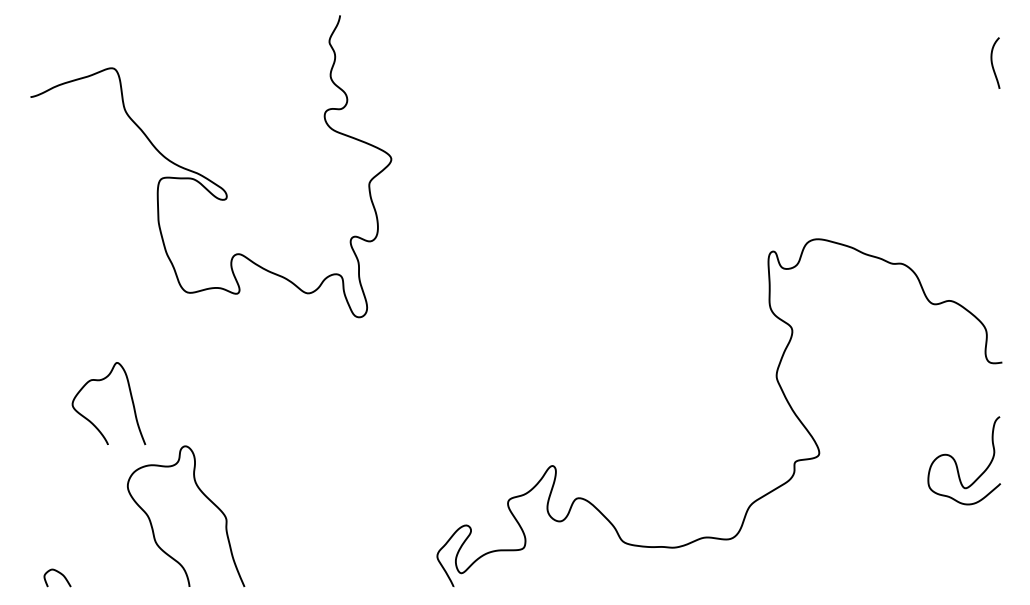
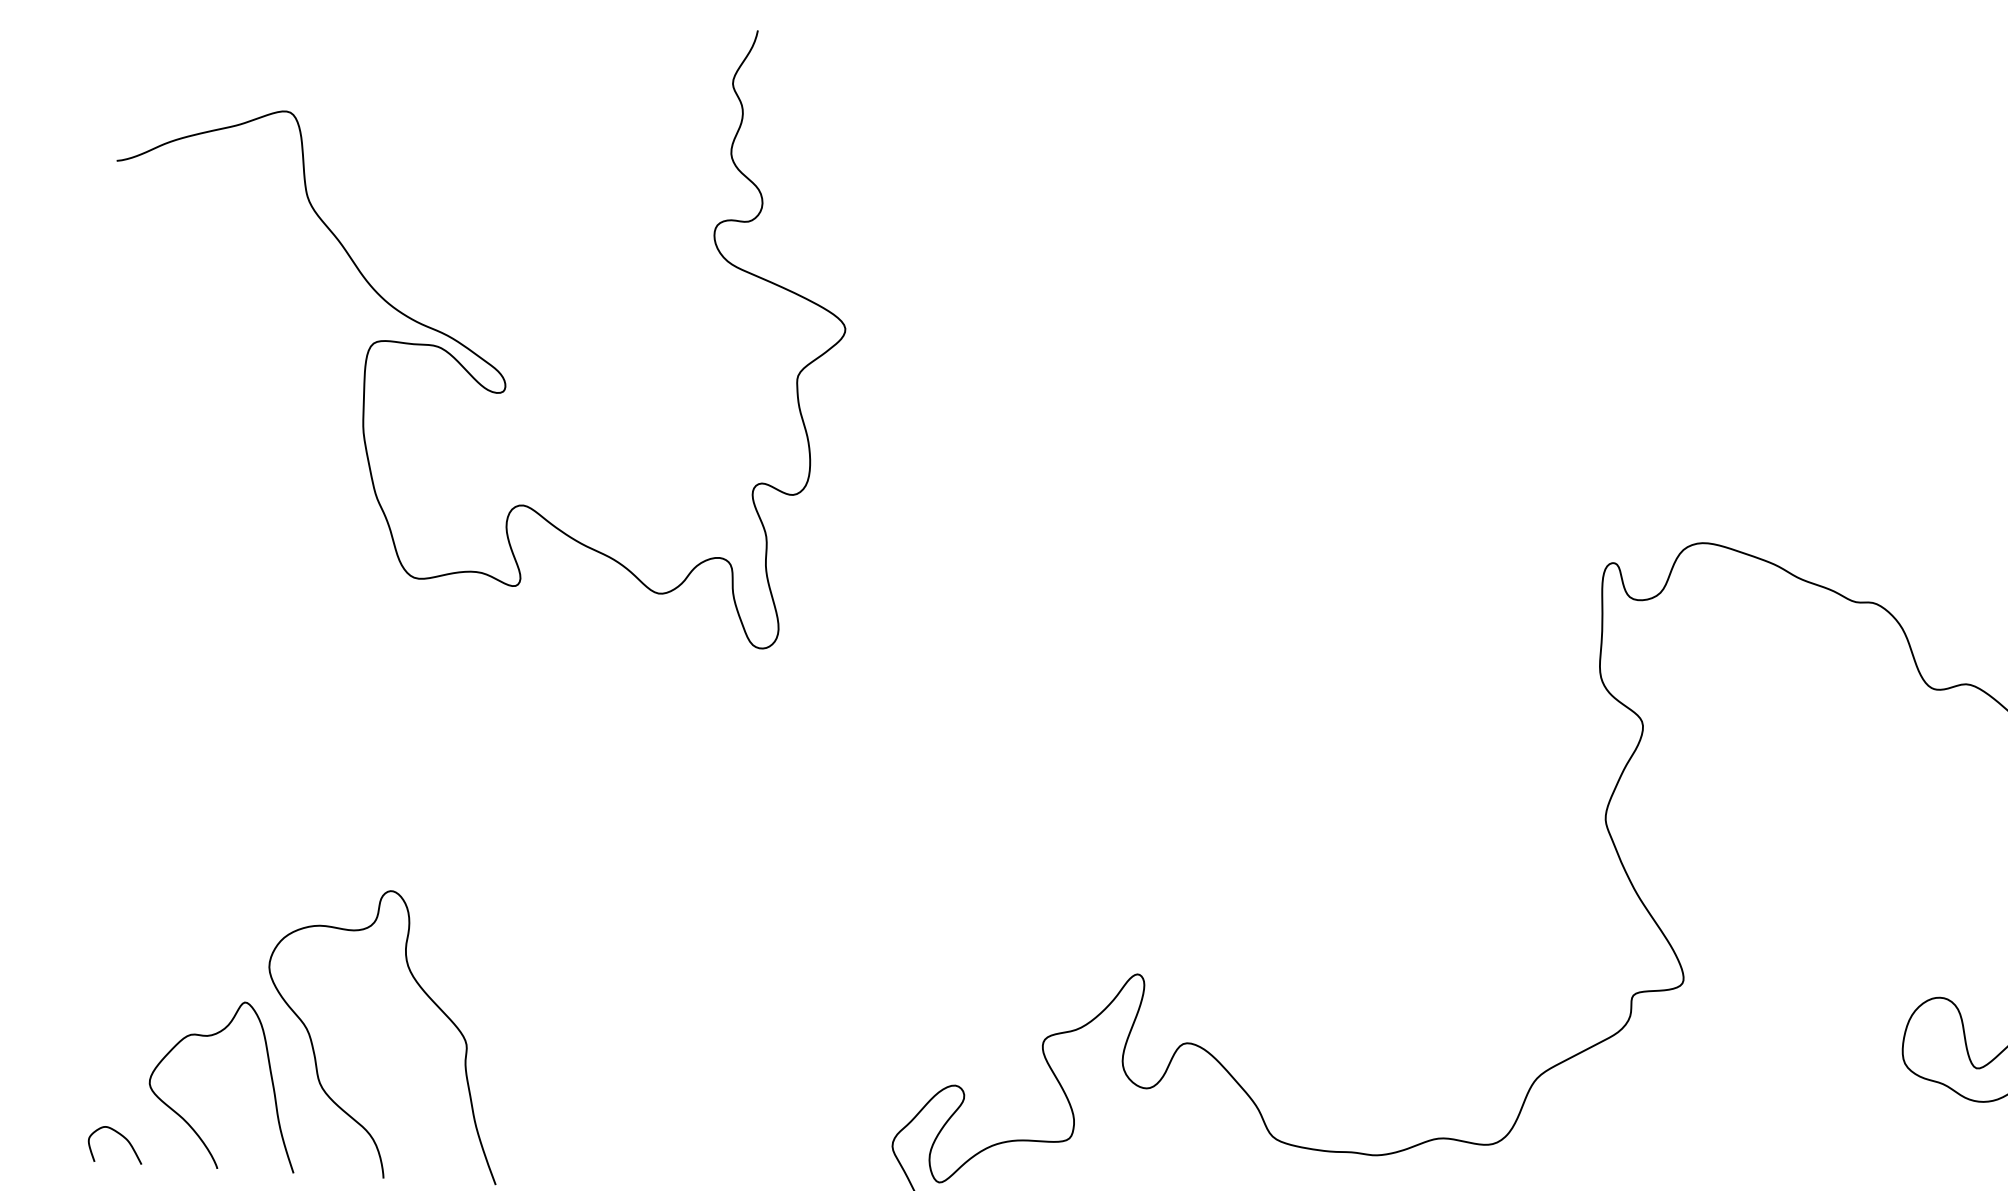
curve: (130, 397) -> (268, 1074), moved

